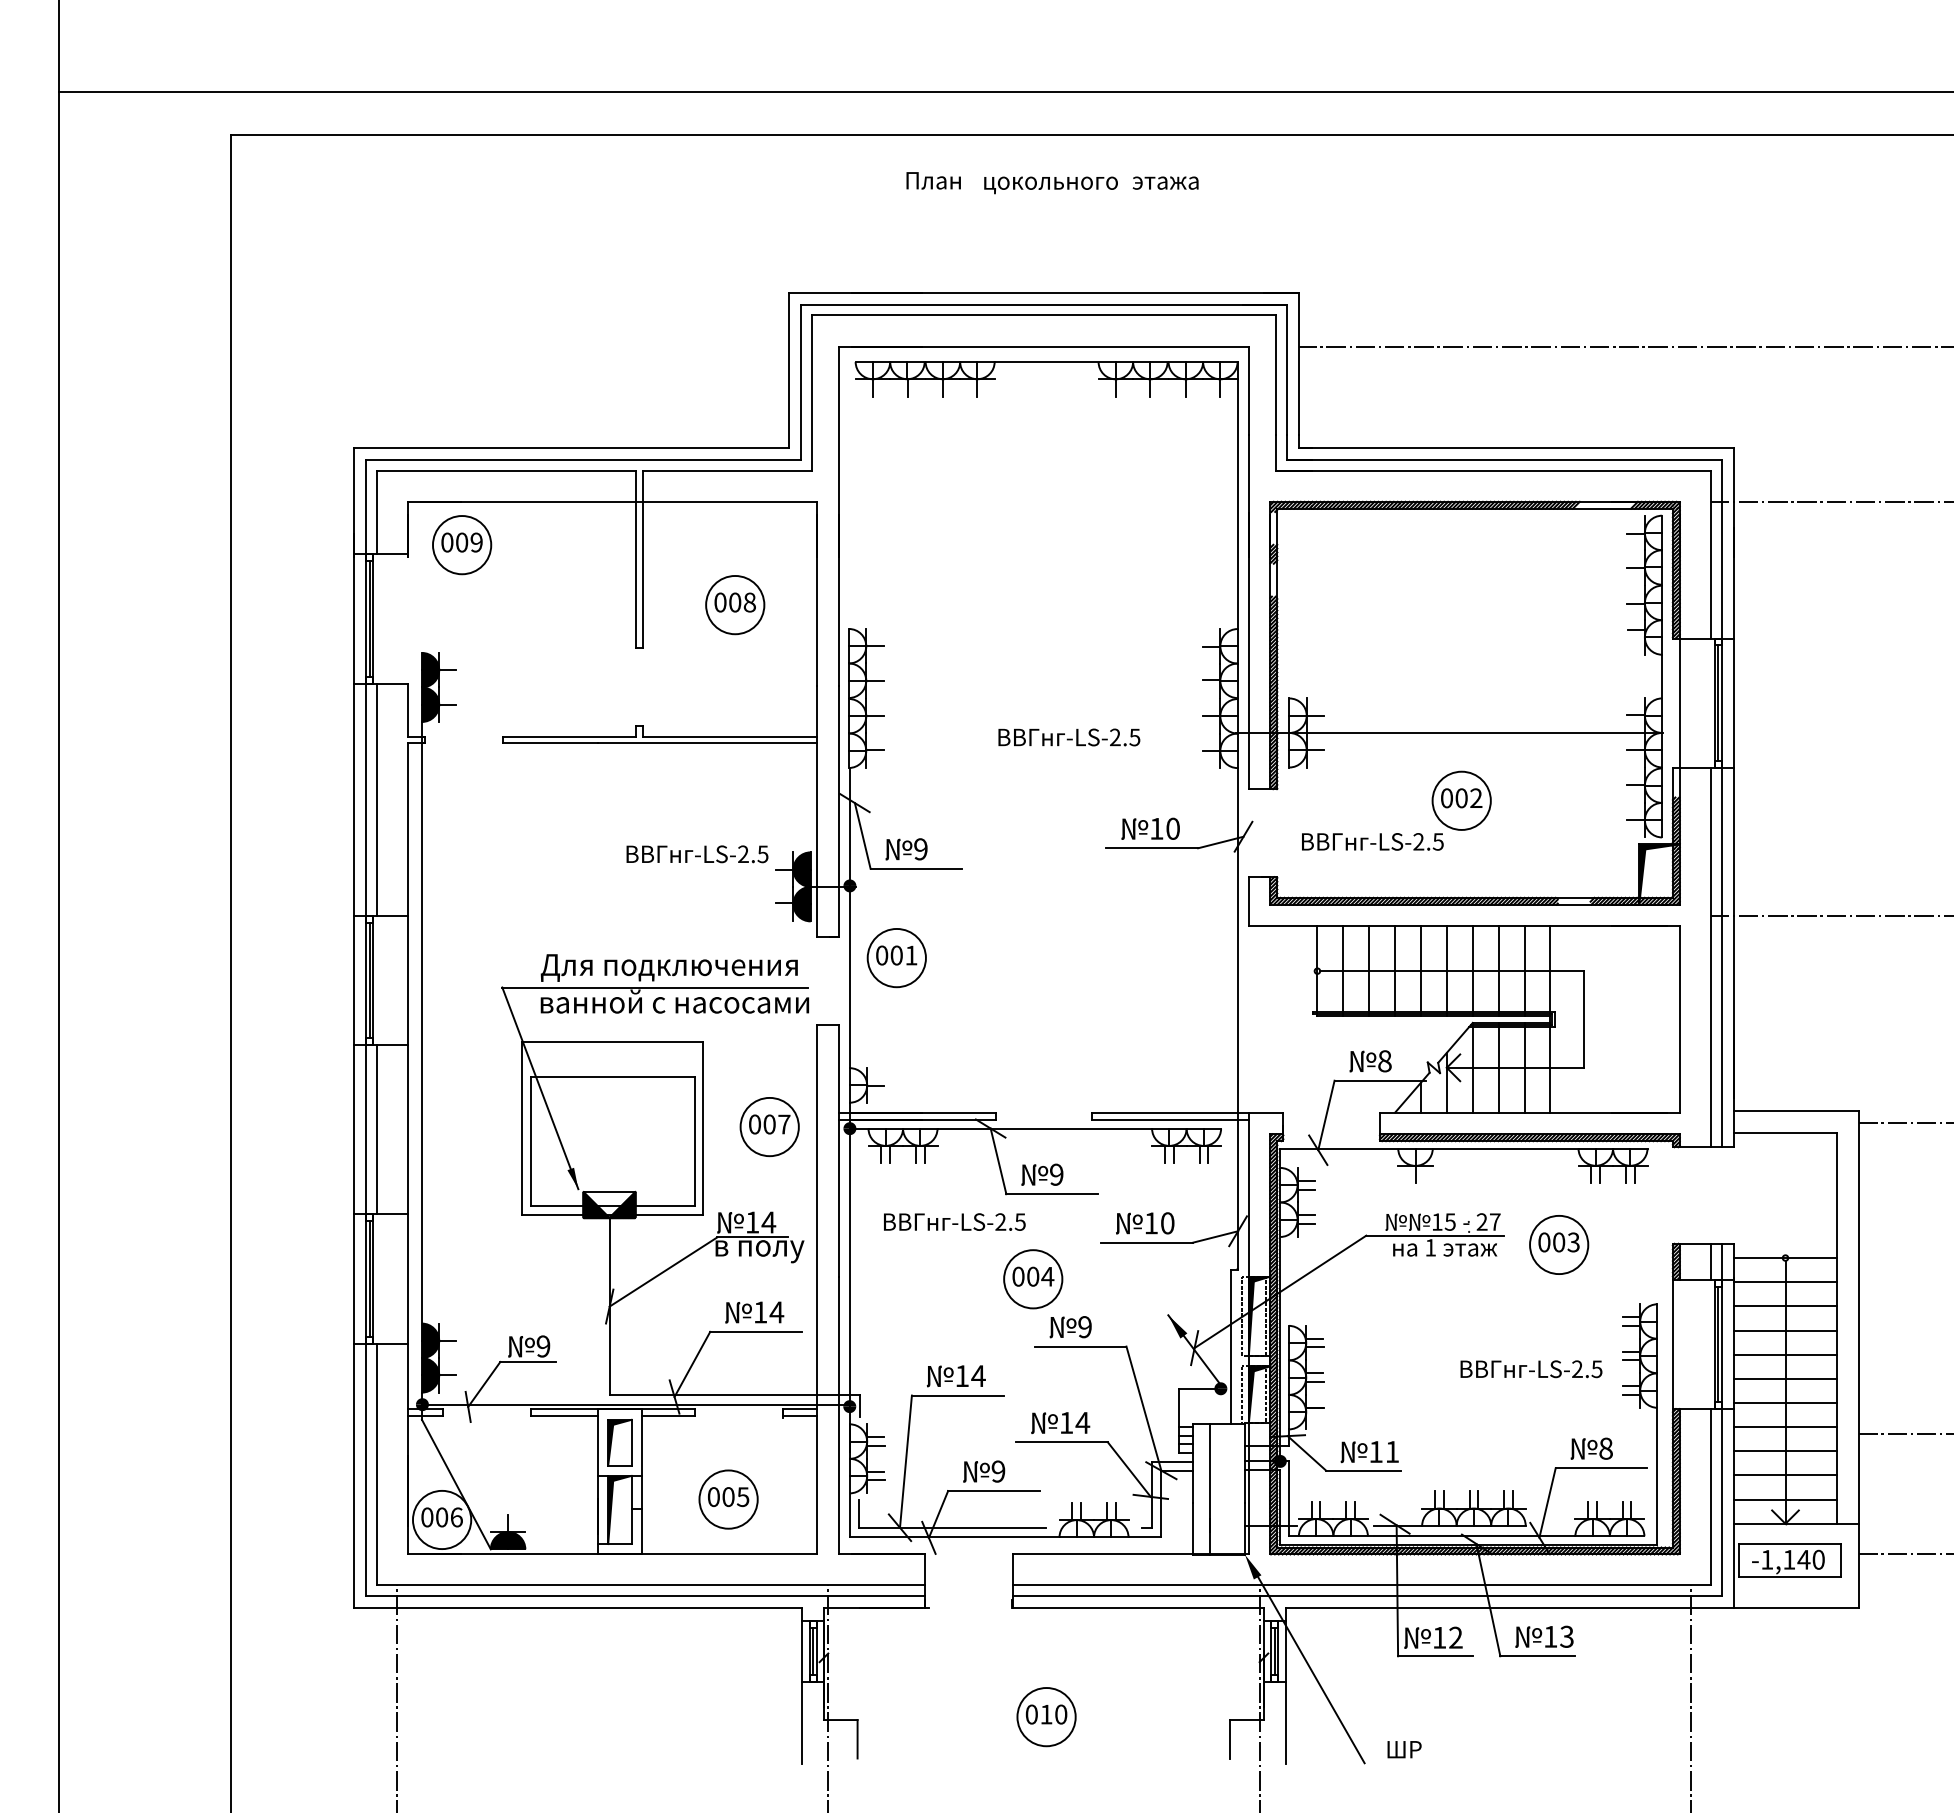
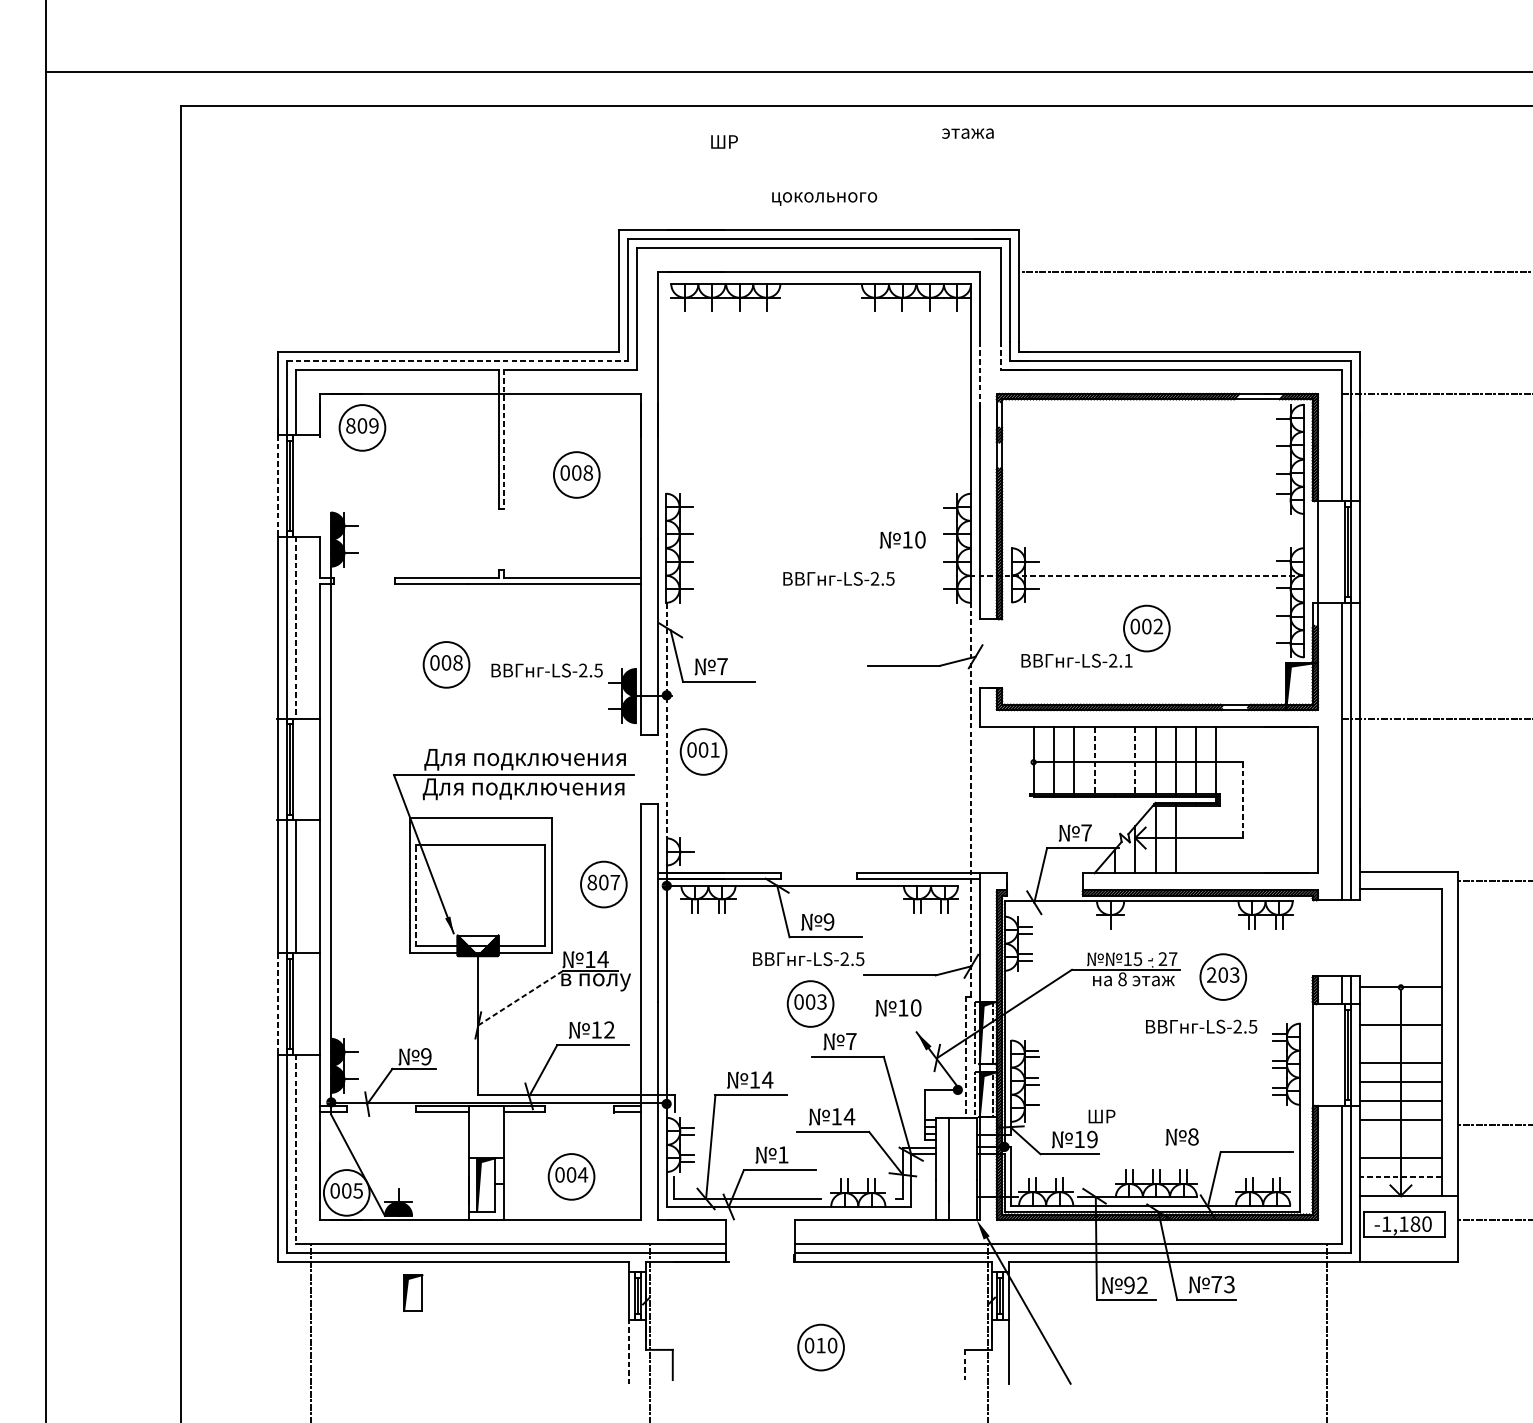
text: (934, 180) -> (733, 141), План -> ШР
text: (1165, 182) -> (967, 133), moved
text: (1050, 185) -> (824, 199), moved
line: (1276, 453) -> (1001, 356), solid -> dashed
line: (584, 459) -> (458, 360), solid -> dashed
line: (1248, 474) -> (979, 372), solid -> dashed
text: (447, 542) -> (351, 425), 009 -> 809
line: (642, 559) -> (504, 439), solid -> dashed
line: (354, 619) -> (278, 486), solid -> dashed
line: (1450, 733) -> (1138, 575), solid -> dashed
line: (376, 800) -> (295, 628), solid -> dashed
text: (1150, 828) -> (902, 539), moved
text: (1437, 841) -> (1127, 660), -LS-2.5 -> -LS-2.1
part: (569, 847) -> (446, 665), added
text: (920, 849) -> (722, 666), 9 -> 7
line: (849, 918) -> (666, 720), solid -> dashed
line: (1420, 968) -> (1114, 760), removed
line: (1395, 969) -> (1094, 760), solid -> dashed
line: (1446, 969) -> (1134, 760), solid -> dashed
text: (674, 1004) -> (529, 788), ванной с насосами -> Для подключения
line: (1237, 1018) -> (970, 799), solid -> dashed
line: (1583, 1020) -> (1242, 800), solid -> dashed
text: (1384, 1061) -> (1086, 833), 8 -> 7
line: (1524, 1069) -> (1196, 839), removed
line: (1550, 1069) -> (1216, 839), removed
text: (755, 1124) -> (592, 882), 007 -> 807
line: (530, 1141) -> (416, 895), solid -> dashed
text: (954, 1221) -> (808, 958), moved
text: (1145, 1223) -> (898, 1008), moved
text: (1544, 1242) -> (1211, 975), 003 -> 203
text: (1430, 1247) -> (1122, 979), 1 -> 8
line: (664, 1271) -> (521, 997), solid -> dashed
text: (1047, 1276) -> (821, 1001), 004 -> 003
line: (354, 1279) -> (278, 1004), solid -> dashed
line: (1785, 1282) -> (1400, 1006), removed
text: (776, 1312) -> (609, 1030), 14 -> 12
text: (1084, 1327) -> (850, 1041), 9 -> 7
line: (1785, 1330) -> (1400, 1044), removed
line: (1231, 1347) -> (966, 1057), solid -> dashed
text: (1531, 1369) -> (1201, 1026), moved
part: (619, 1442) -> (412, 1292), moved
text: (1591, 1448) -> (1181, 1136), moved
text: (1392, 1451) -> (1092, 1139), 11 -> 19
line: (1785, 1451) -> (1400, 1139), removed
line: (376, 1464) -> (295, 1149), solid -> dashed
text: (998, 1471) -> (783, 1154), 9 -> 1
text: (742, 1497) -> (582, 1175), 005 -> 004
line: (1785, 1499) -> (1400, 1176), solid -> dashed
text: (456, 1517) -> (358, 1190), 006 -> 005
text: (1803, 1559) -> (1415, 1223), -1,140 -> -1,180
text: (1550, 1636) -> (1216, 1284), 13 -> 73
text: (1439, 1637) -> (1129, 1285), 12 -> 92
line: (802, 1722) -> (629, 1351), solid -> dashed
line: (1230, 1739) -> (965, 1365), solid -> dashed
text: (1404, 1749) -> (1101, 1116), moved

